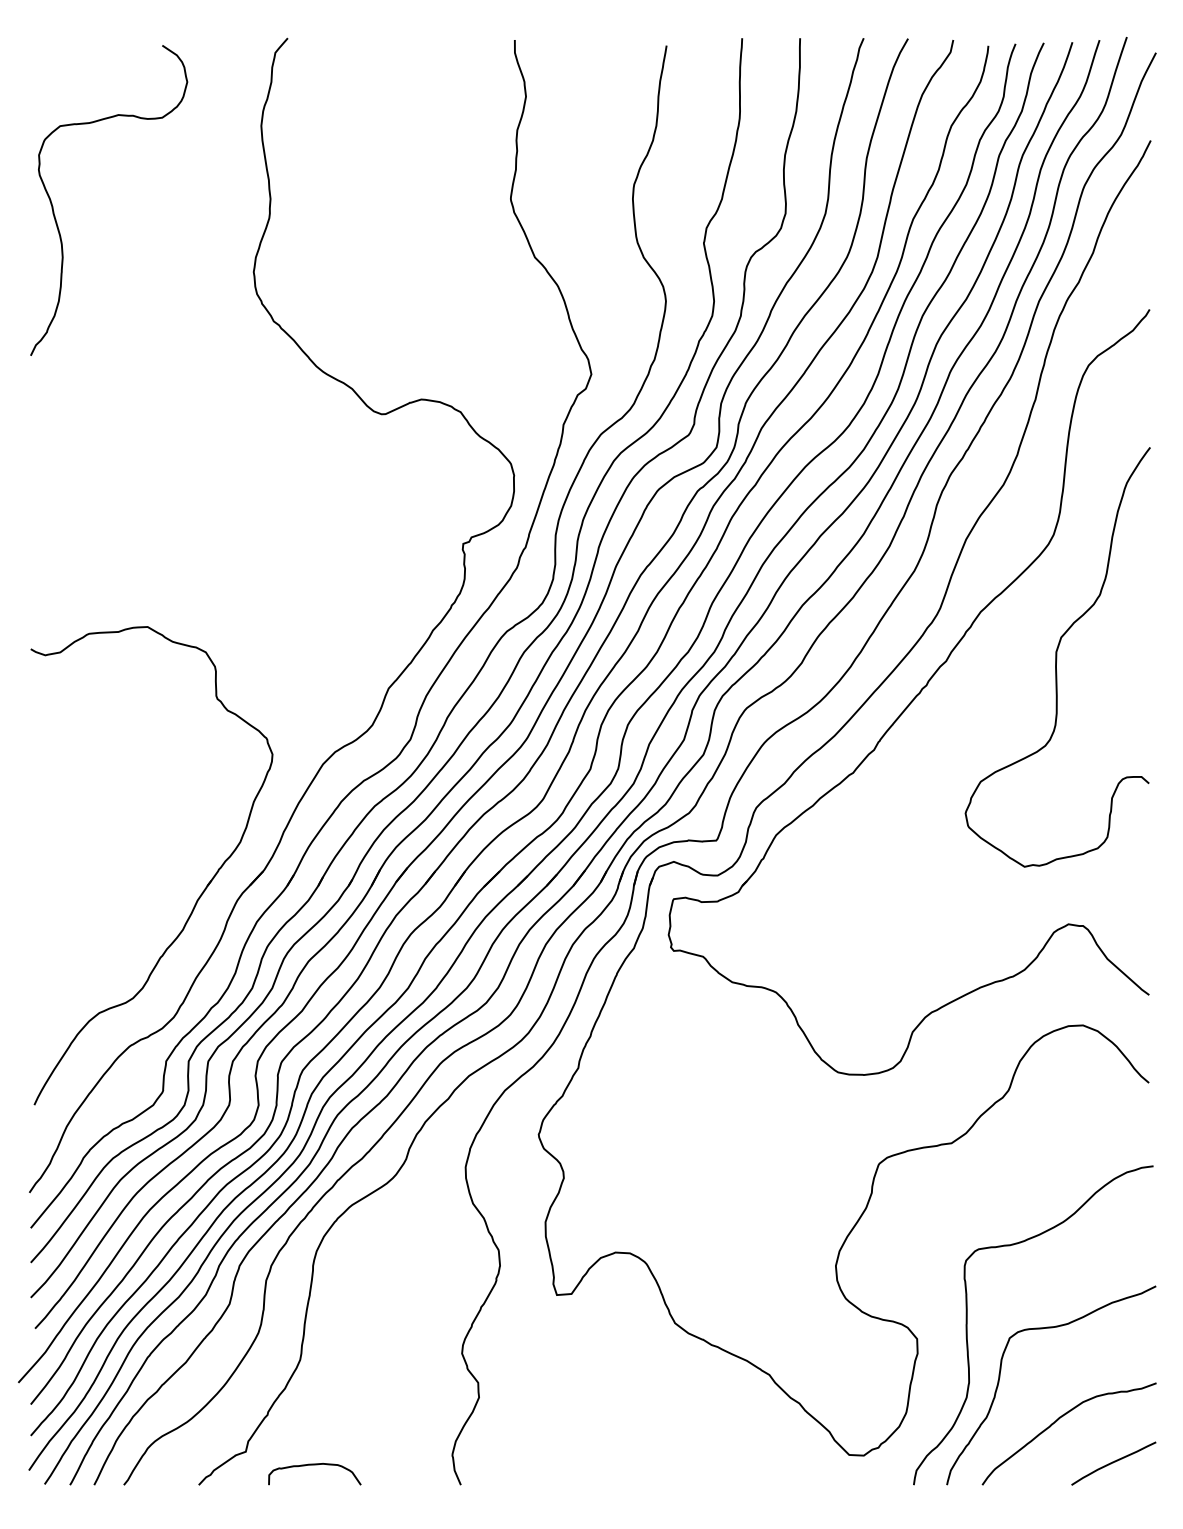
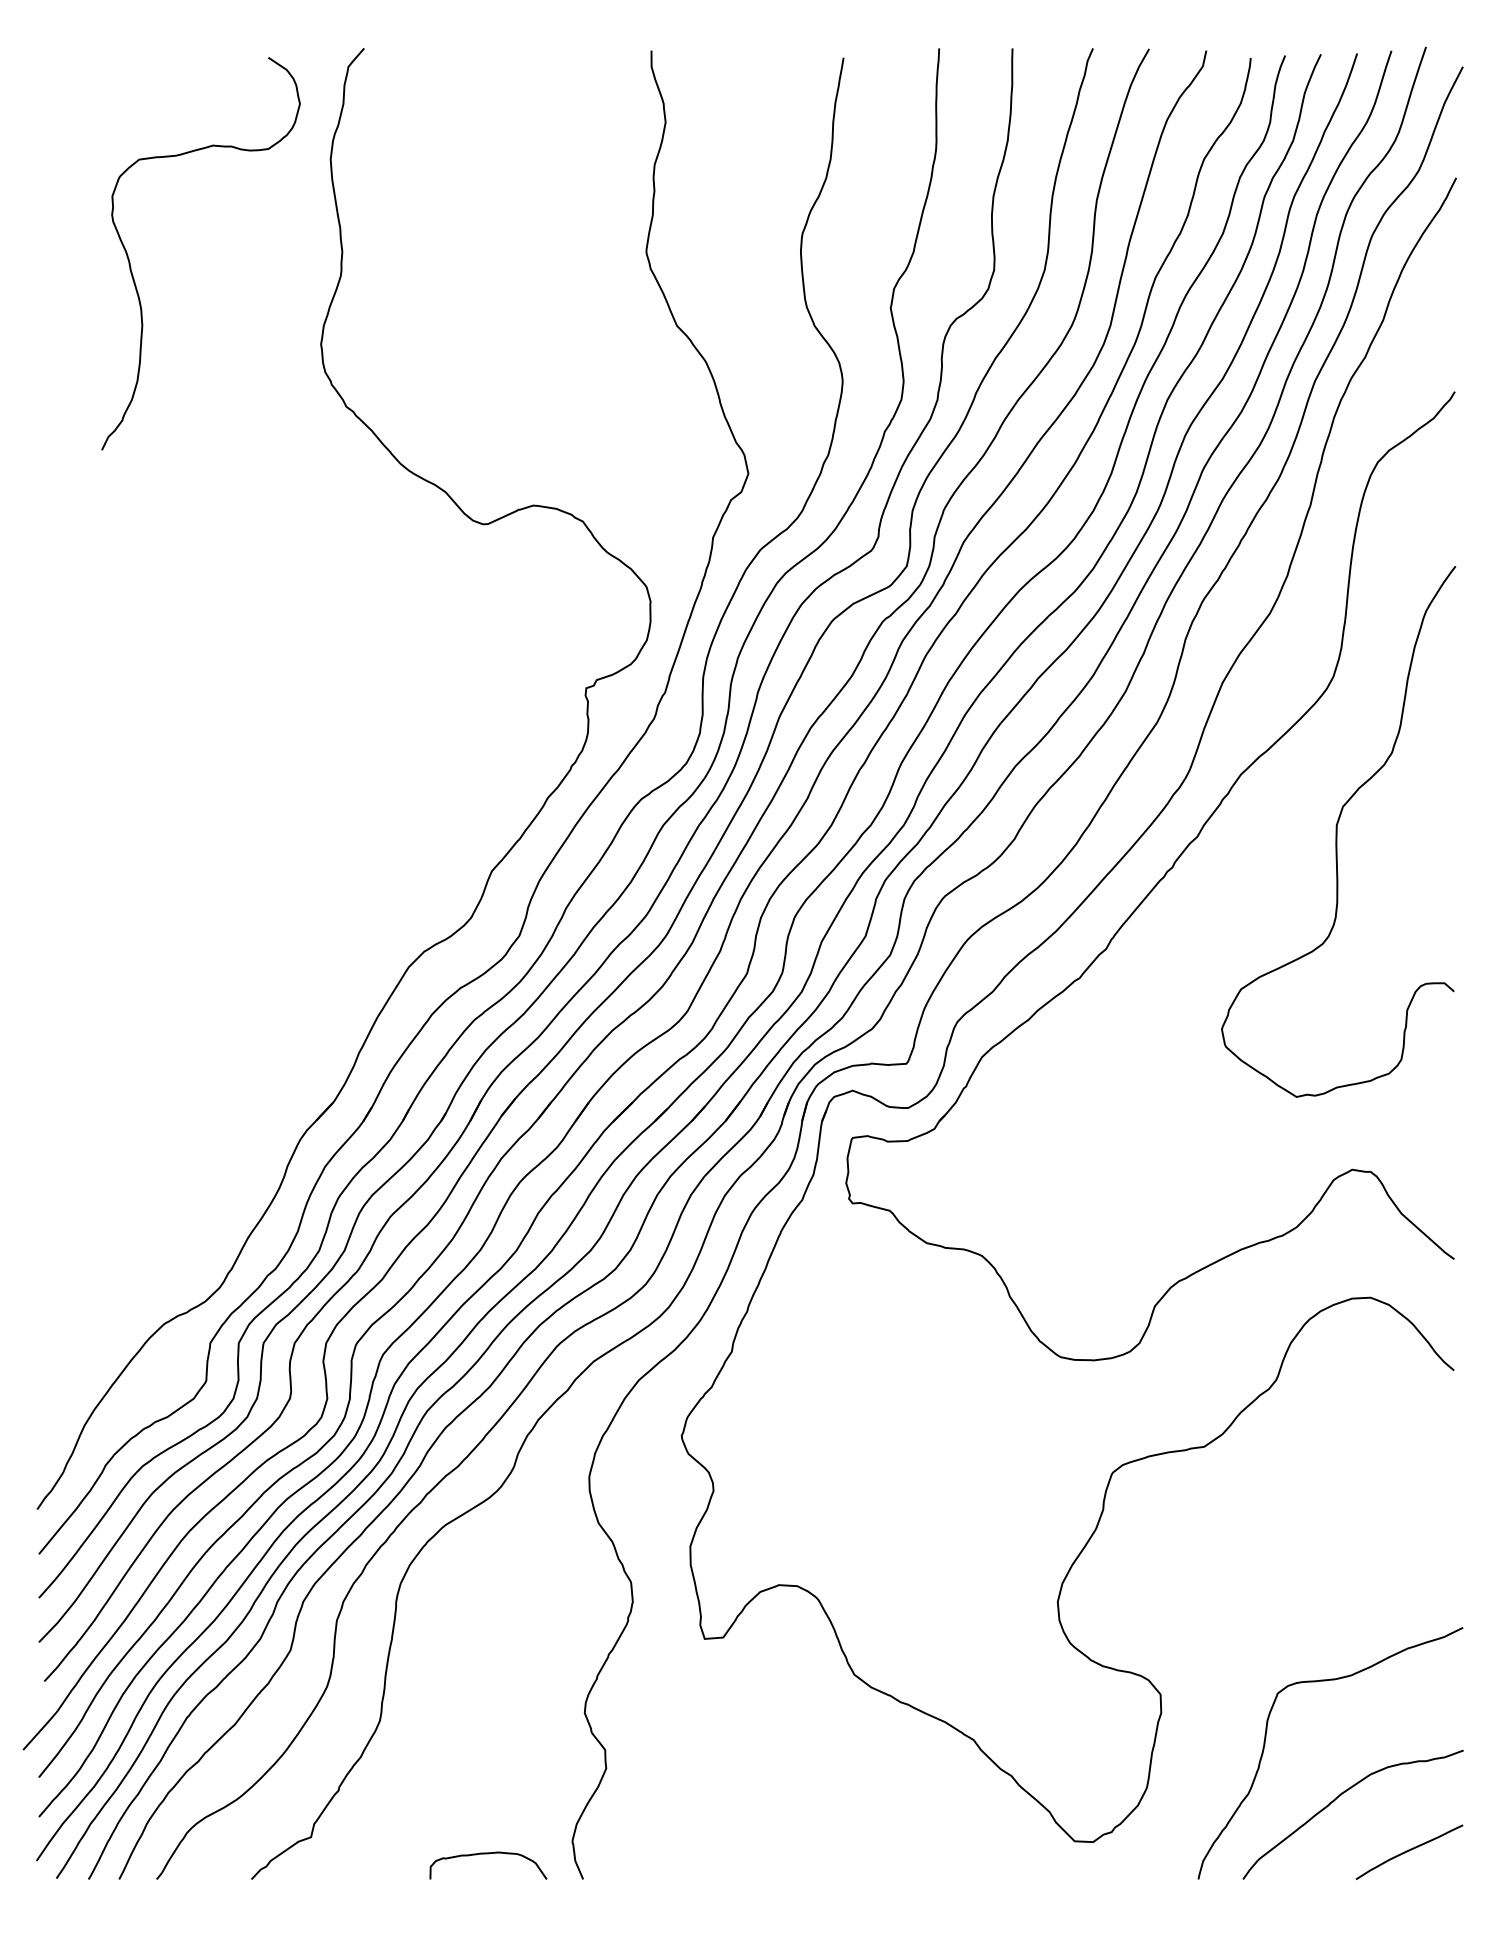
curve: (54, 214) -> (132, 271), moved
part: (198, 897) -> (251, 1135), removed
curve: (967, 1325) -> (1224, 1677), removed
curve: (314, 1465) -> (488, 1854), moved

